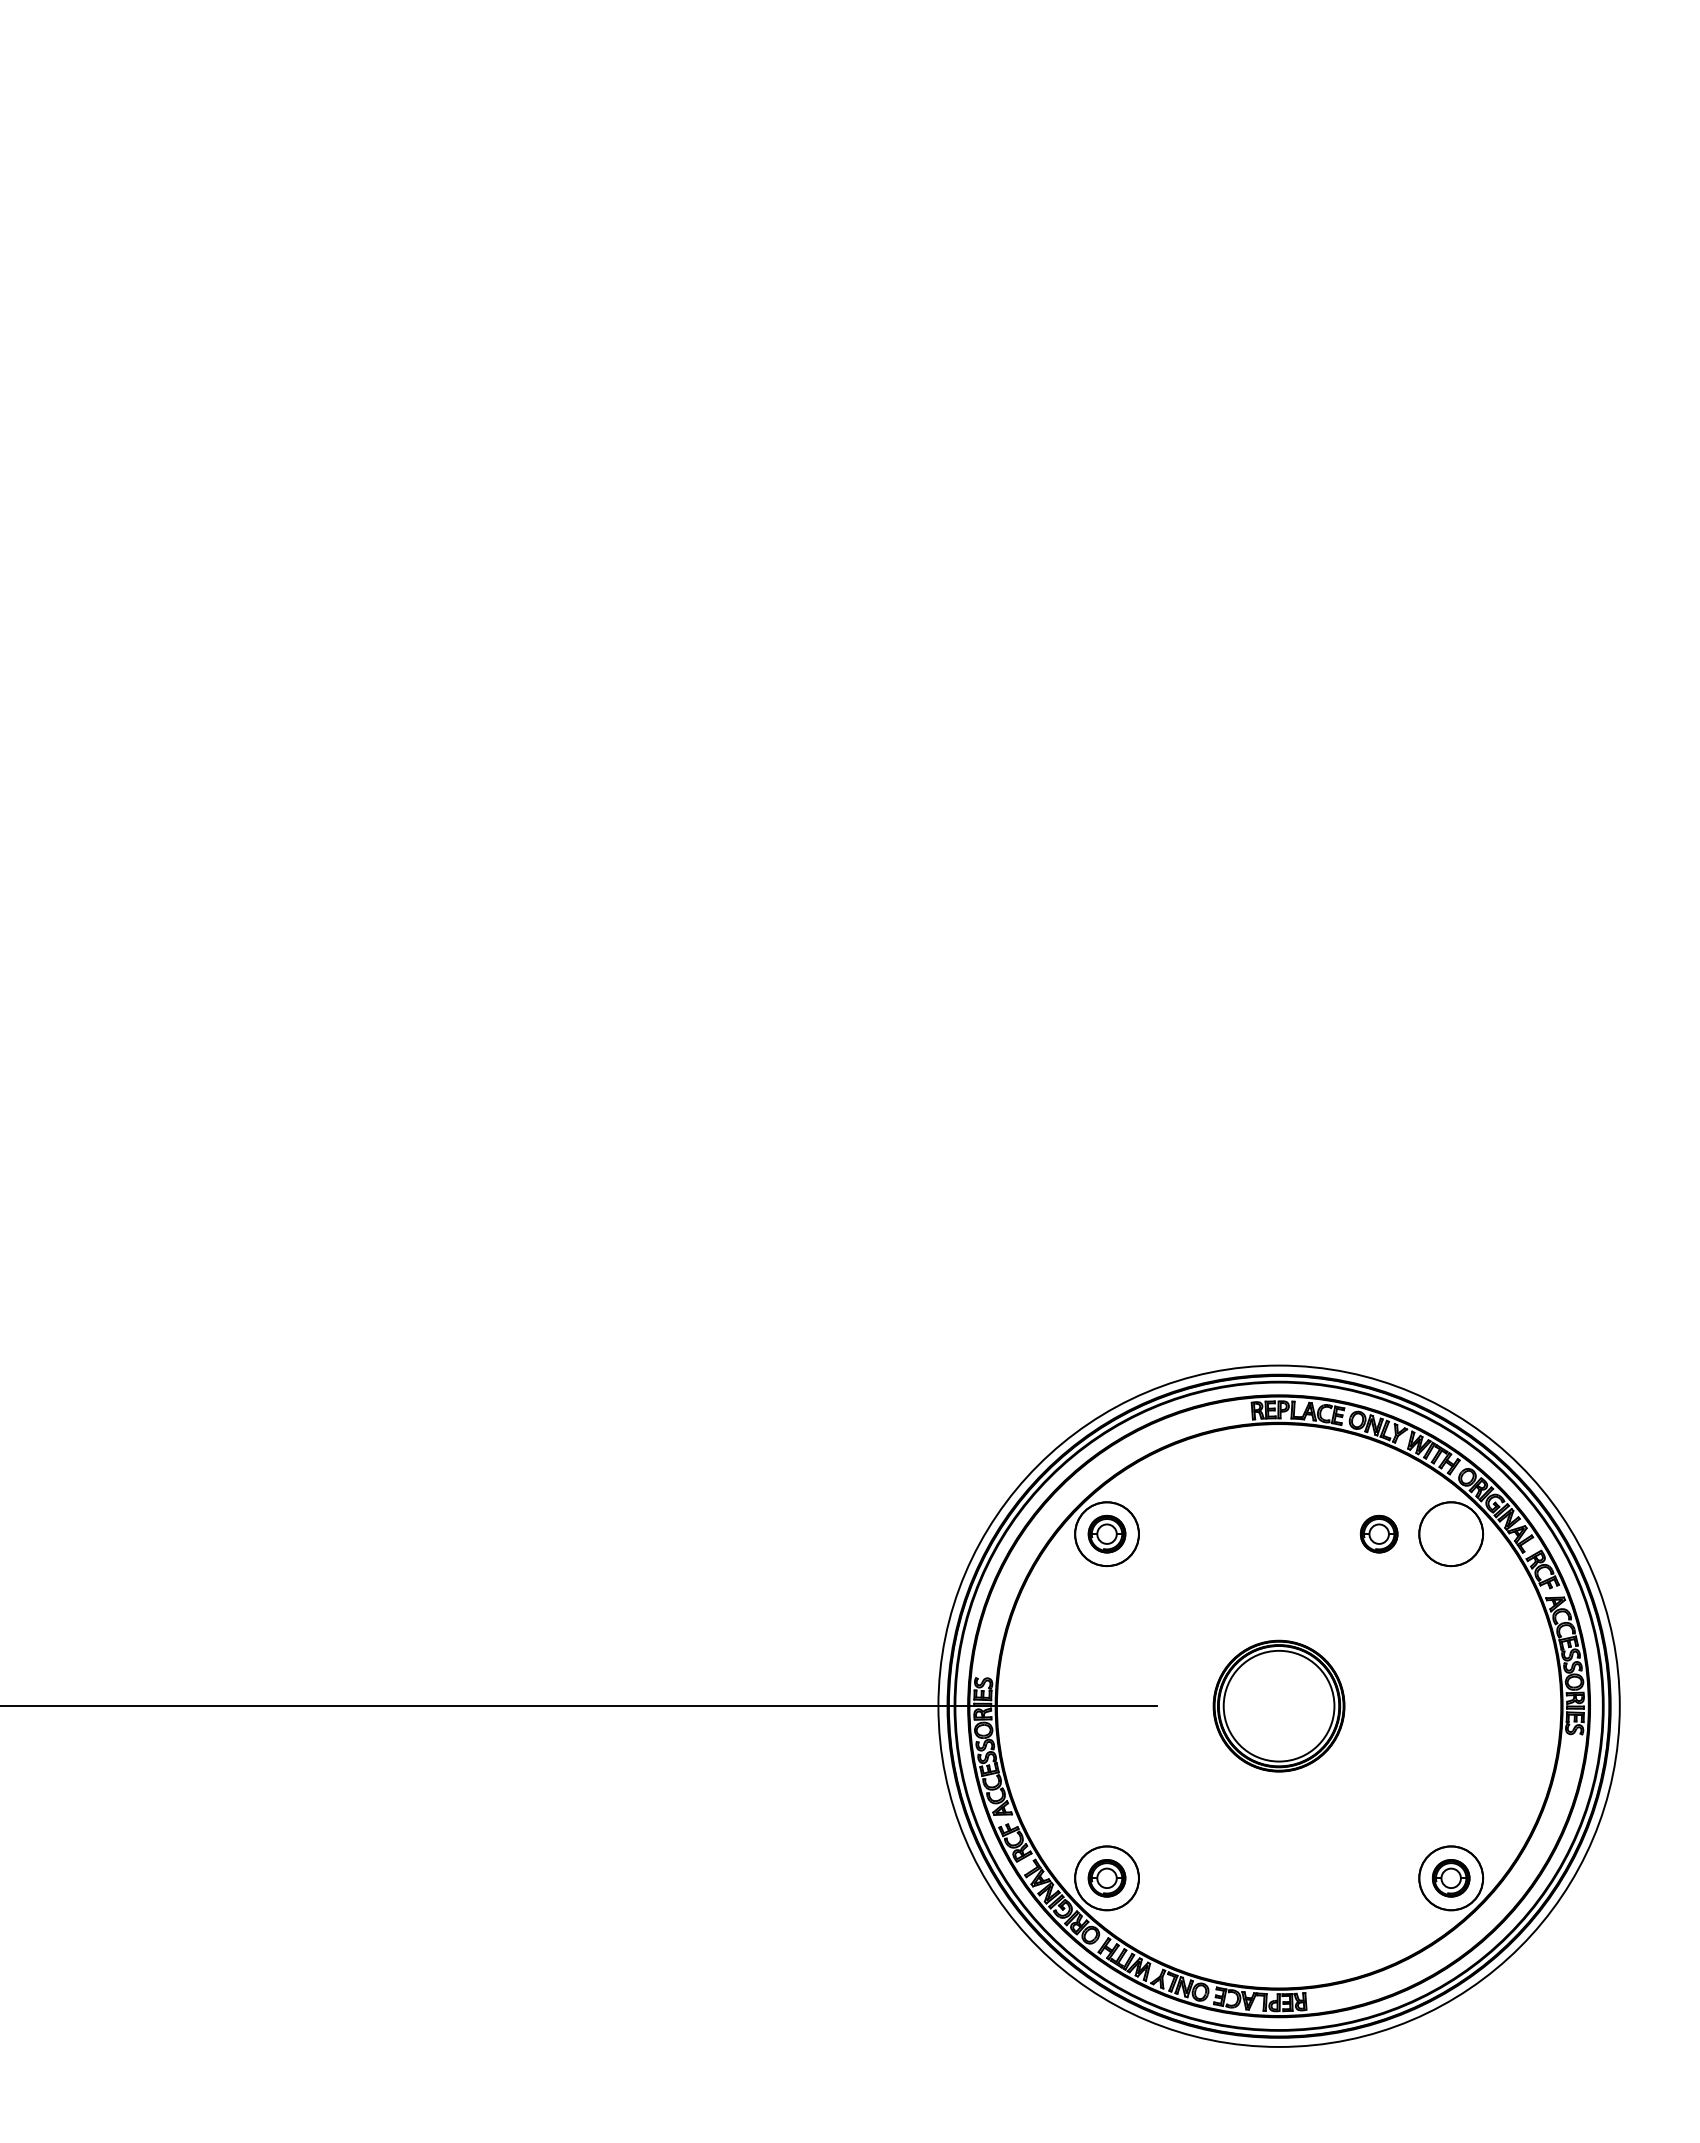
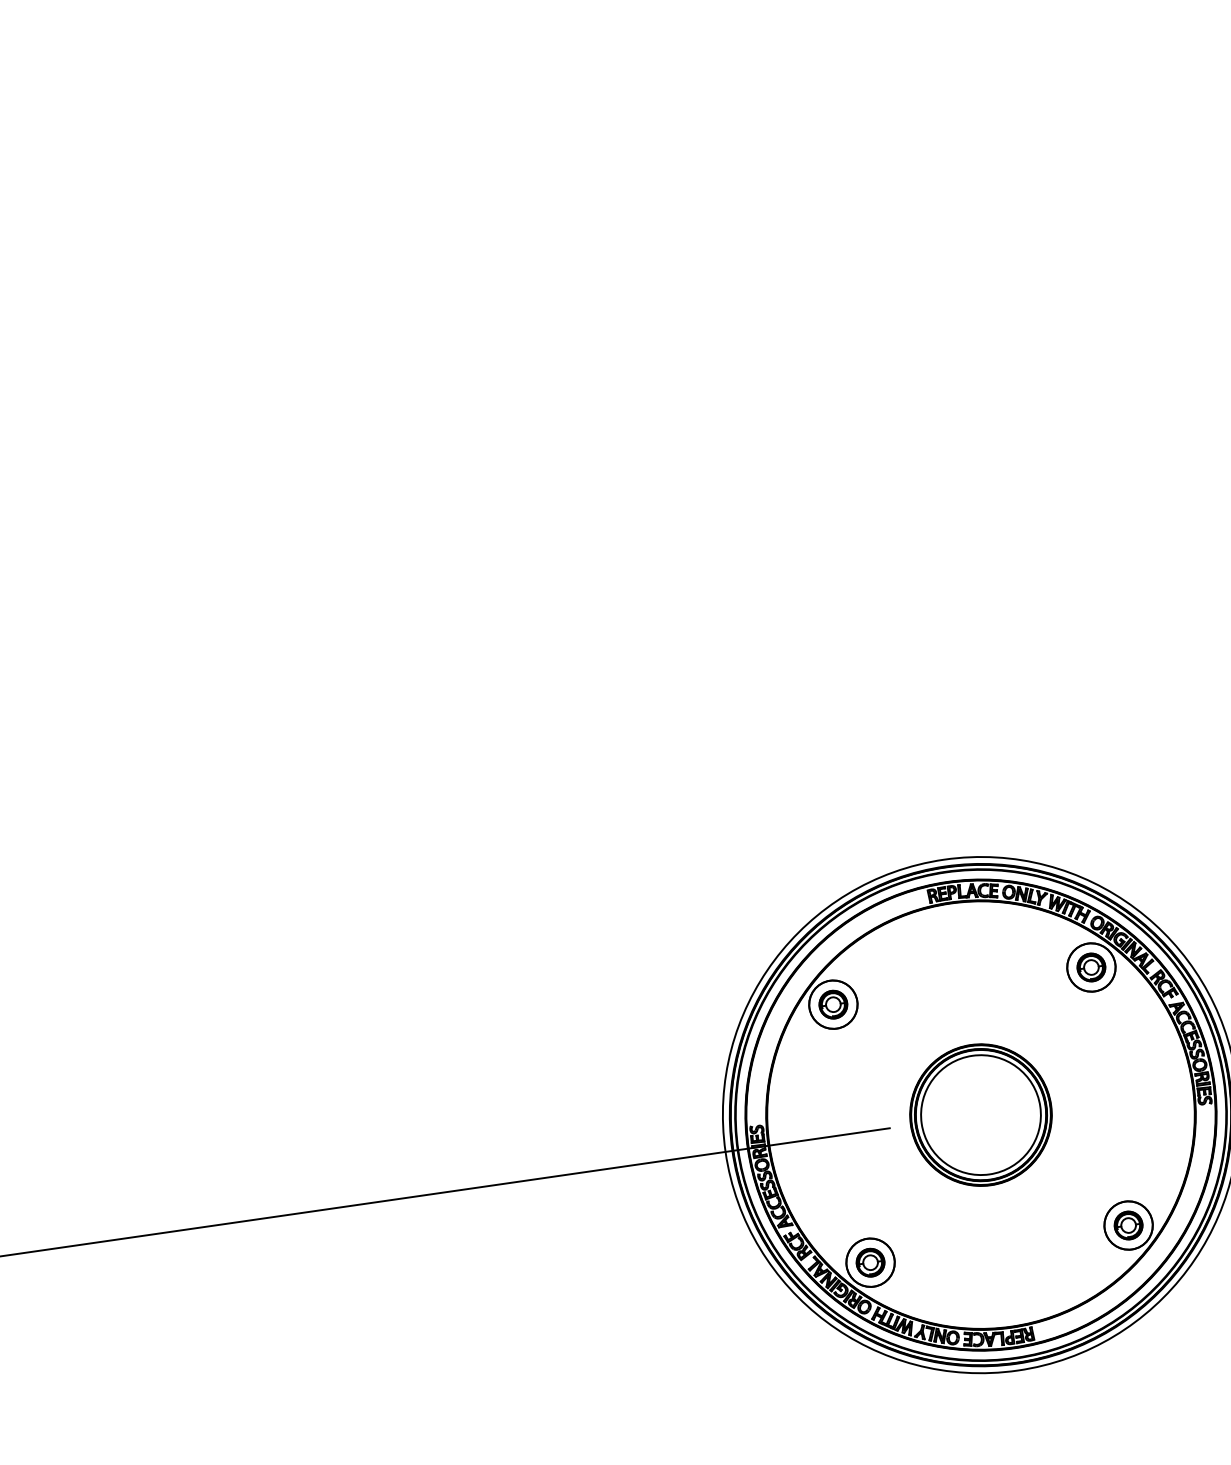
part: (1378, 1533) -> (1090, 967), moved
part: (1278, 1705) -> (980, 1114), size x1.43

